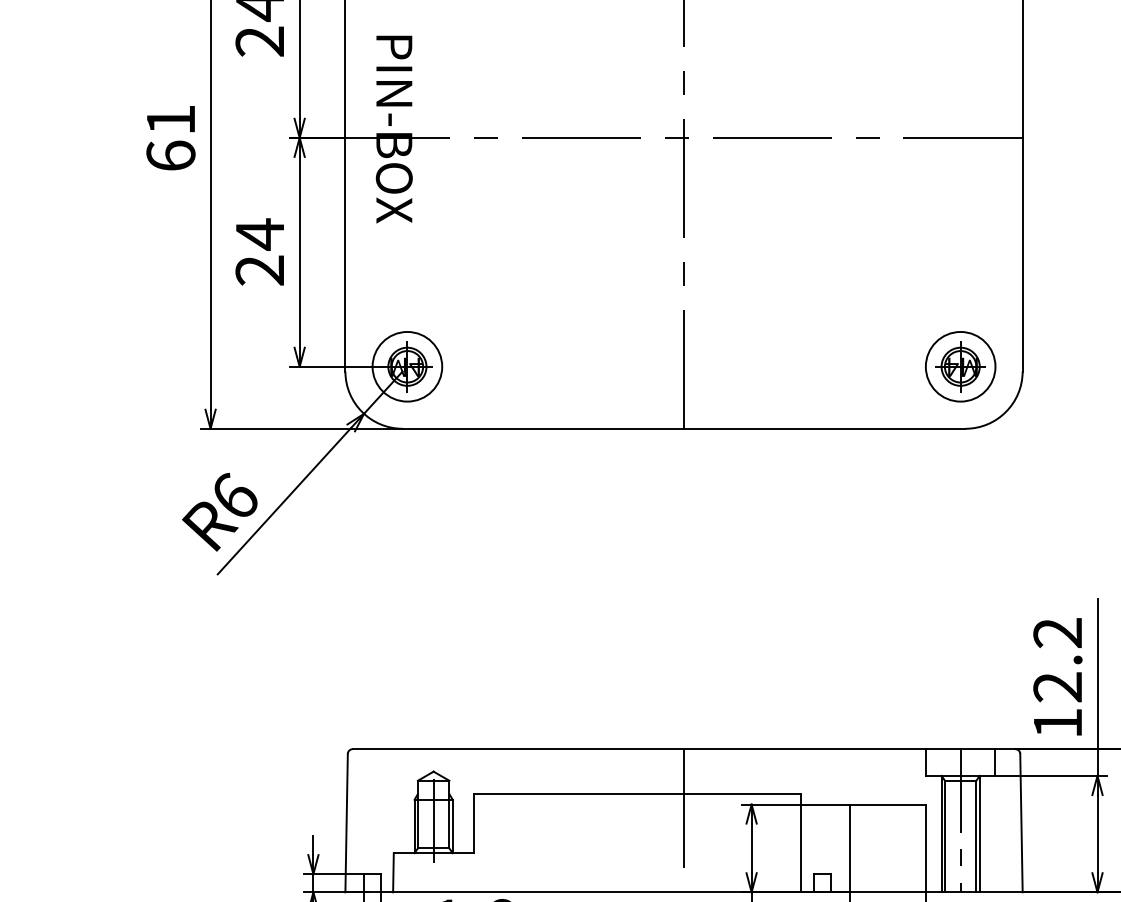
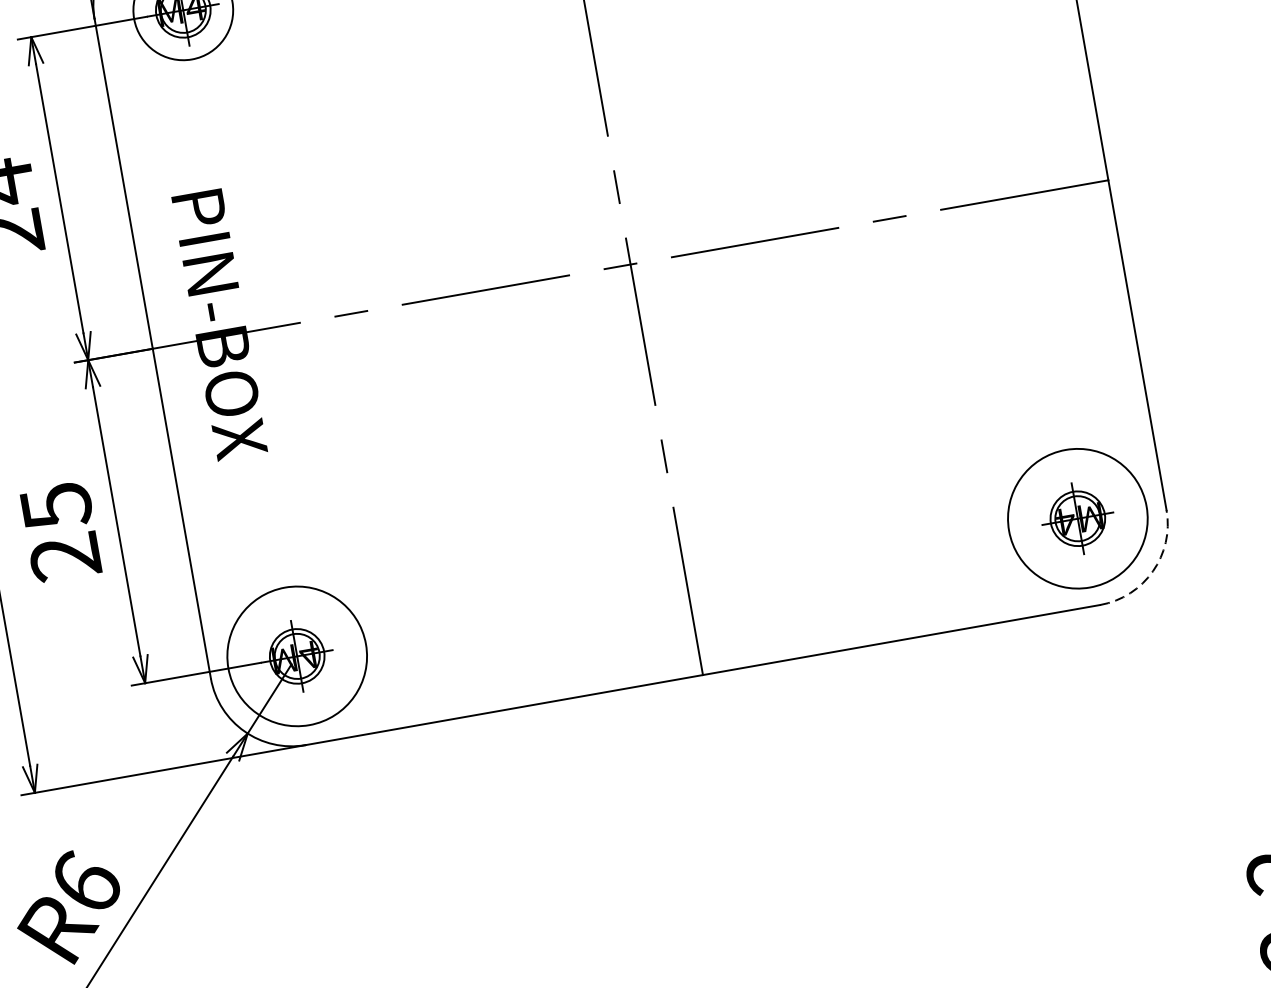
text: (260, 234) -> (56, 506), 24 -> 25
circle: (407, 366) -> (297, 655), size x1.4
circle: (960, 366) -> (1077, 518), size x1.4
arc: (1005, 412) -> (1152, 572), solid -> dashed

